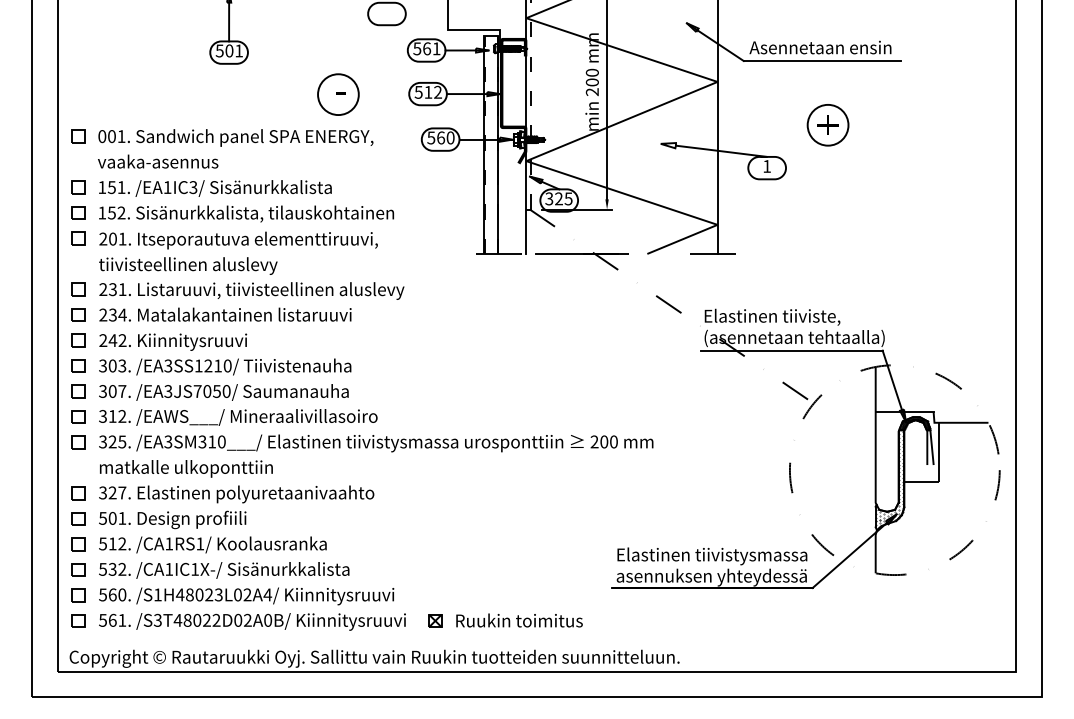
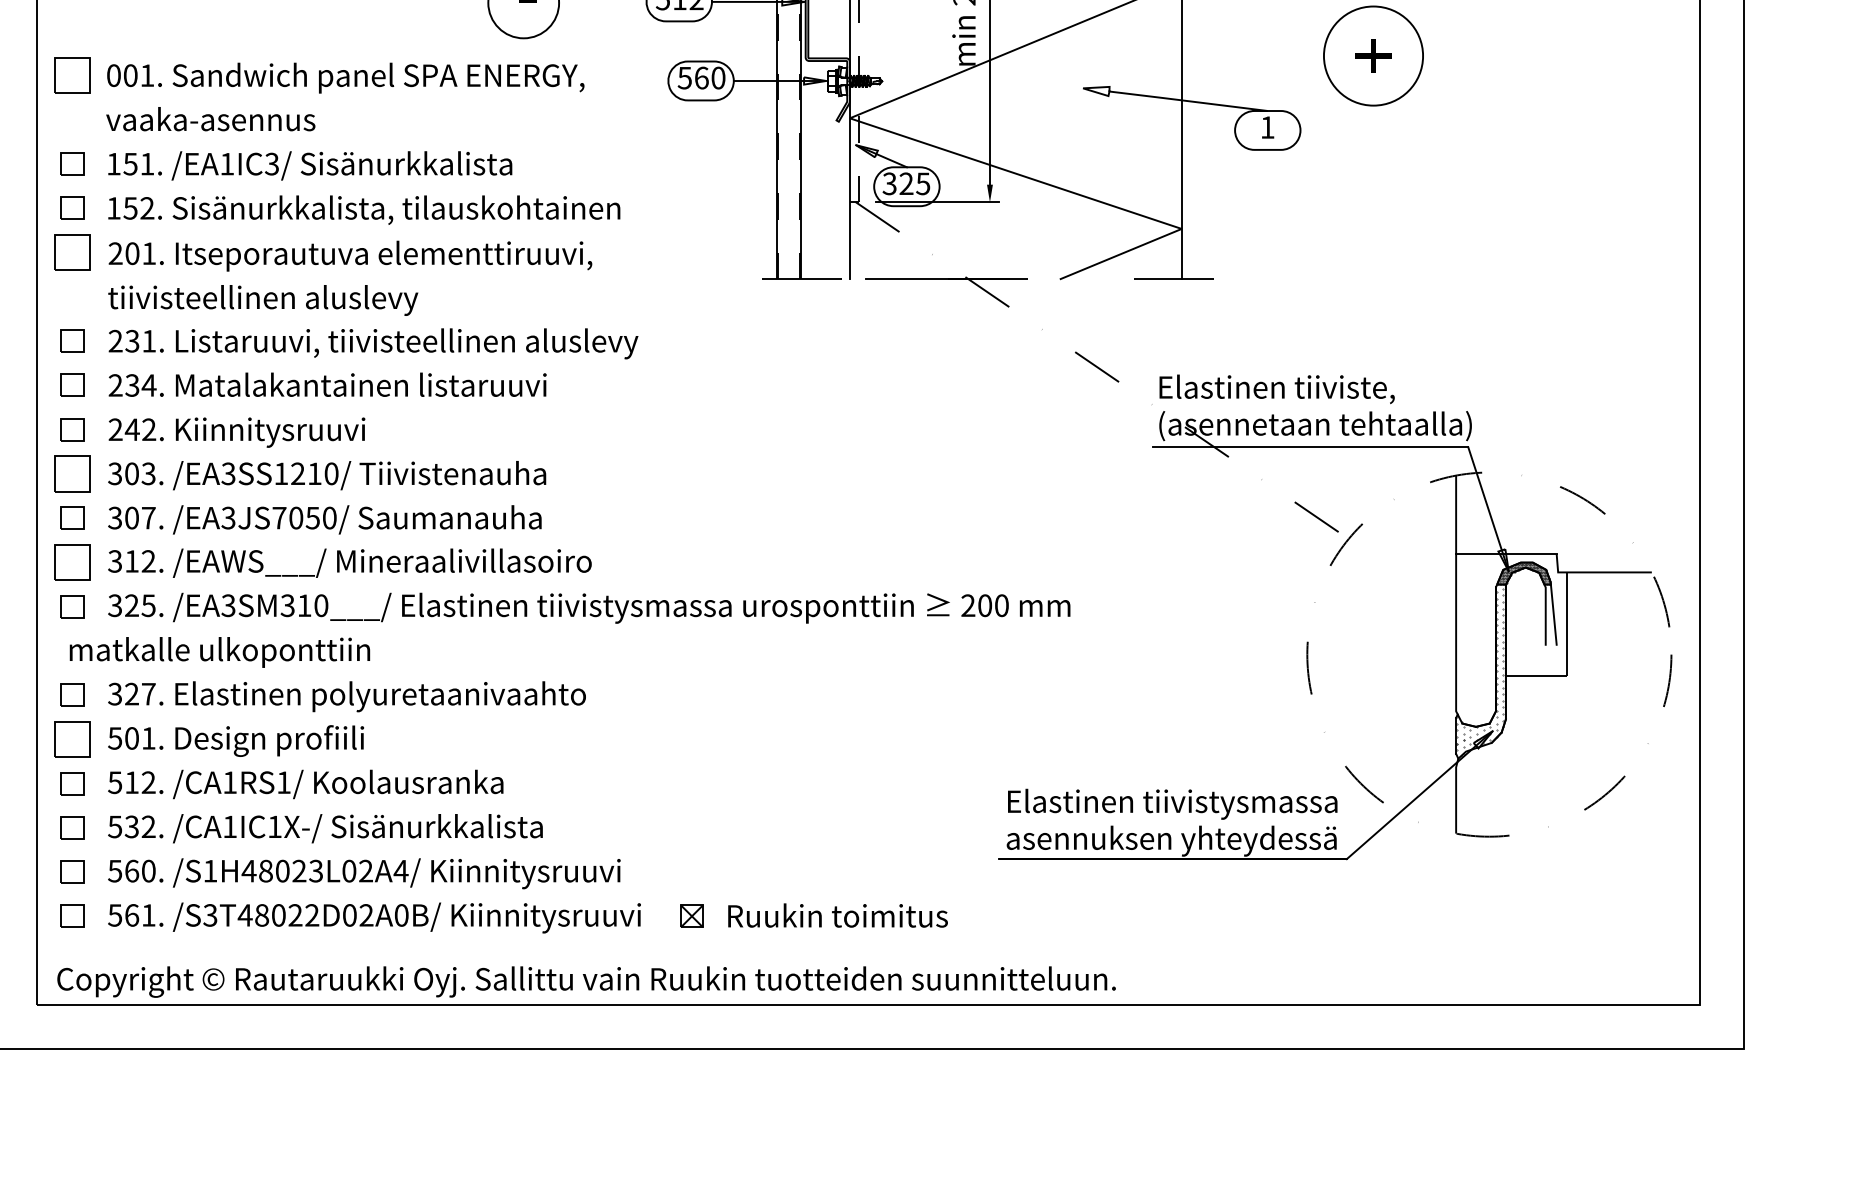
circle: (827, 124) -> (1372, 54), size x1.4
part: (78, 136) -> (72, 75), size x1.6
part: (78, 238) -> (72, 252), size x1.6
part: (78, 365) -> (72, 472), size x1.6
part: (78, 416) -> (72, 561), size x1.6
text: (186, 468) -> (220, 651), moved
part: (78, 518) -> (72, 738), size x1.6

